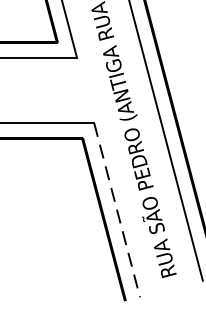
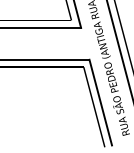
line: (116, 211) -> (100, 103), dashed -> solid

